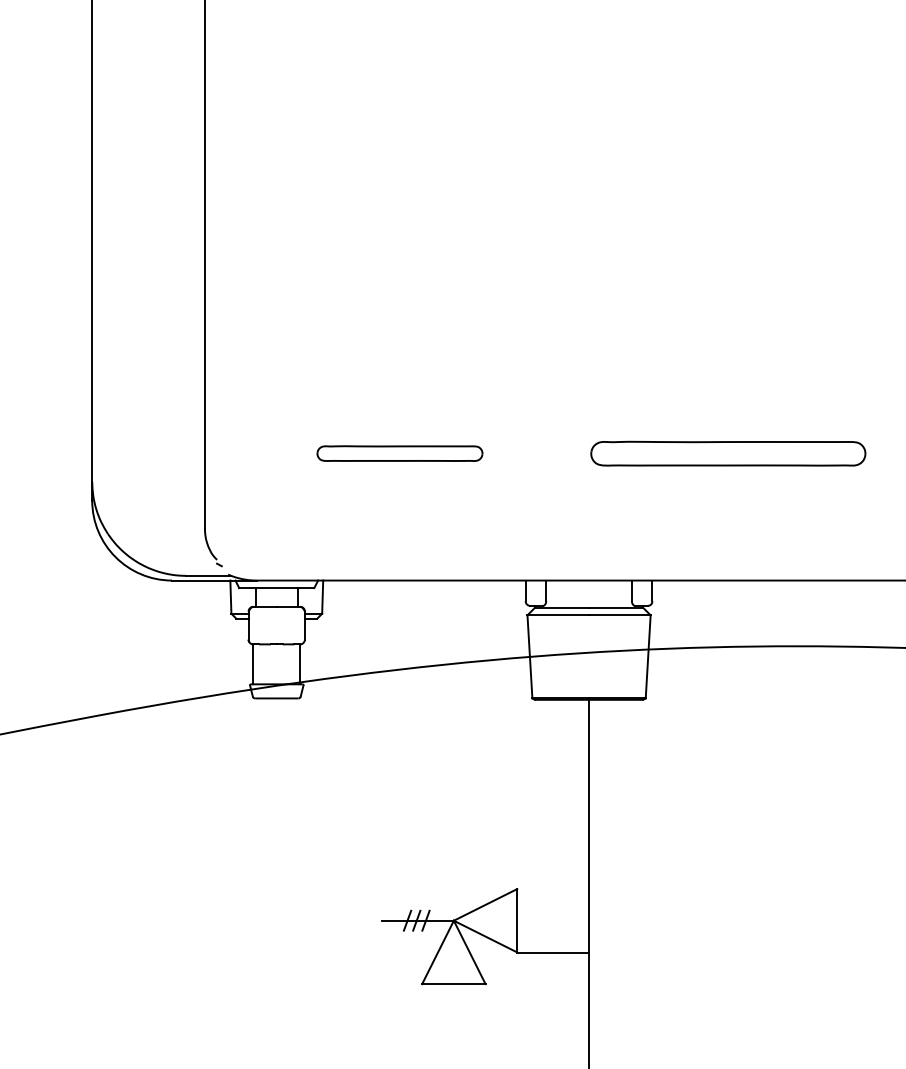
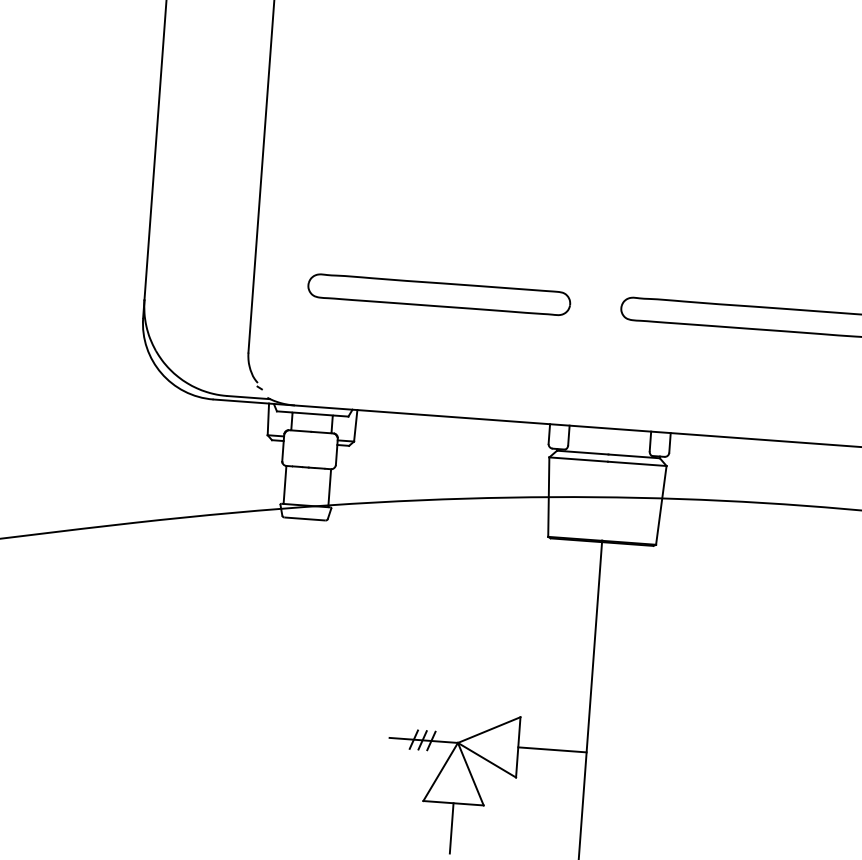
part: (399, 453) -> (438, 294), size x1.67
line: (553, 952) -> (552, 749), moved
line: (453, 1010) -> (451, 828), added

